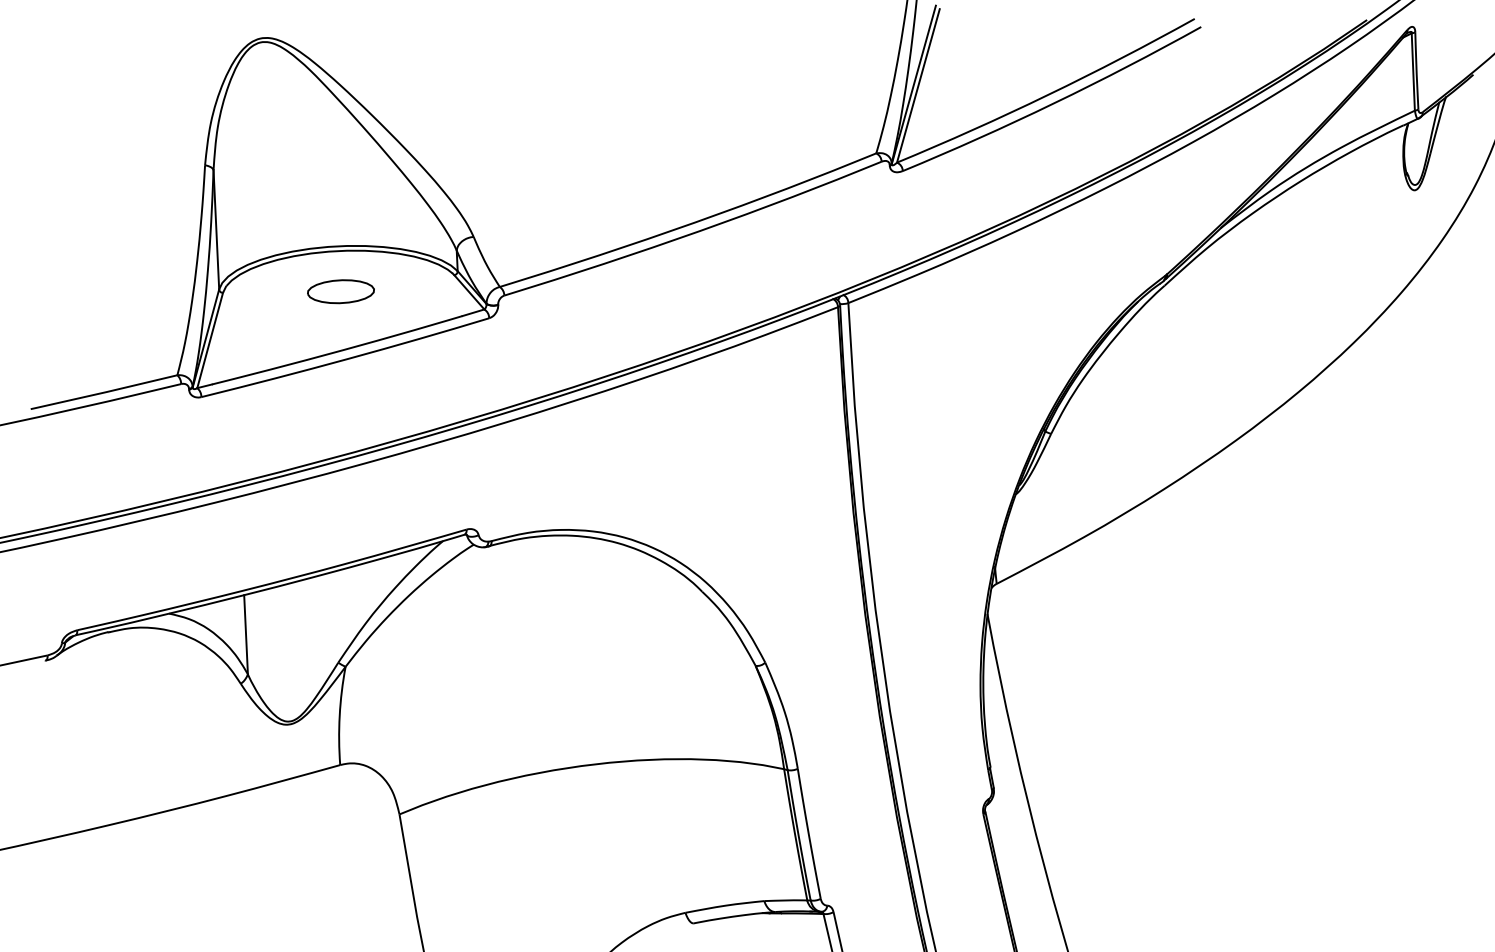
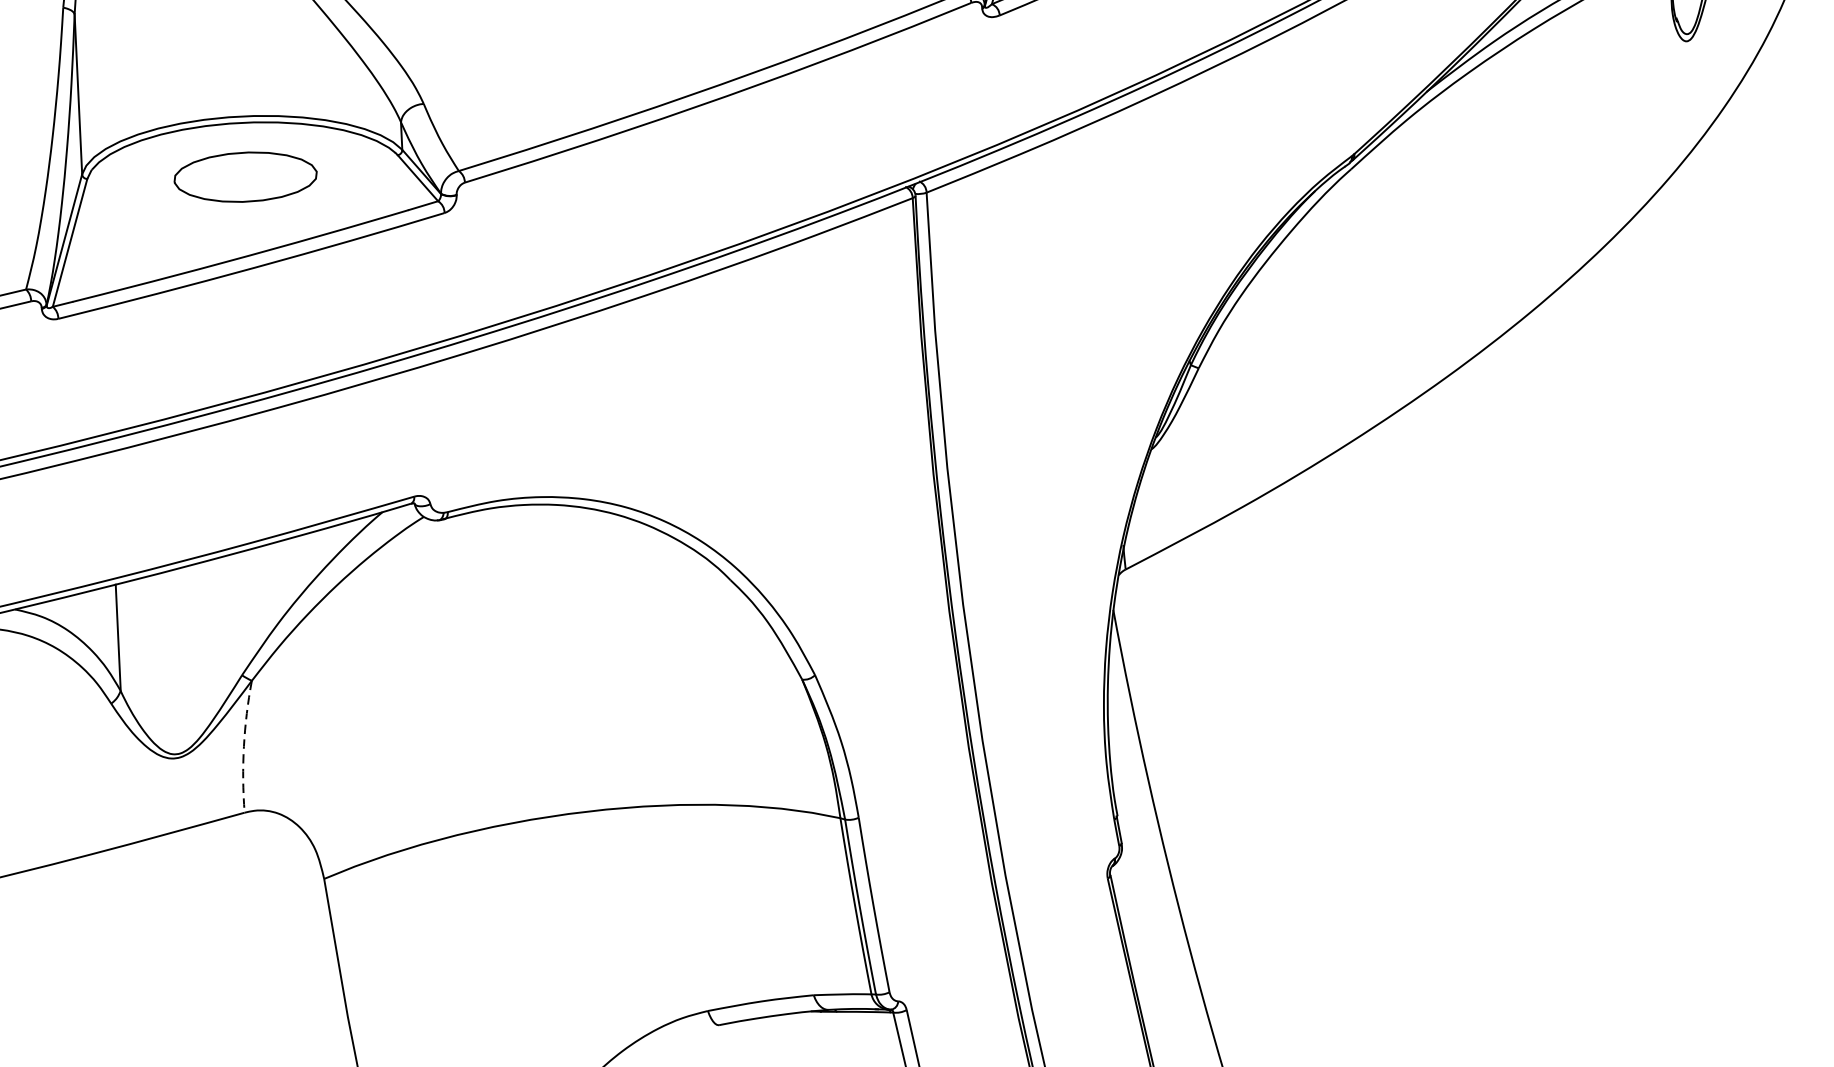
part: (340, 291) -> (244, 177), size x1.6
arc: (339, 715) -> (243, 746), solid -> dashed

